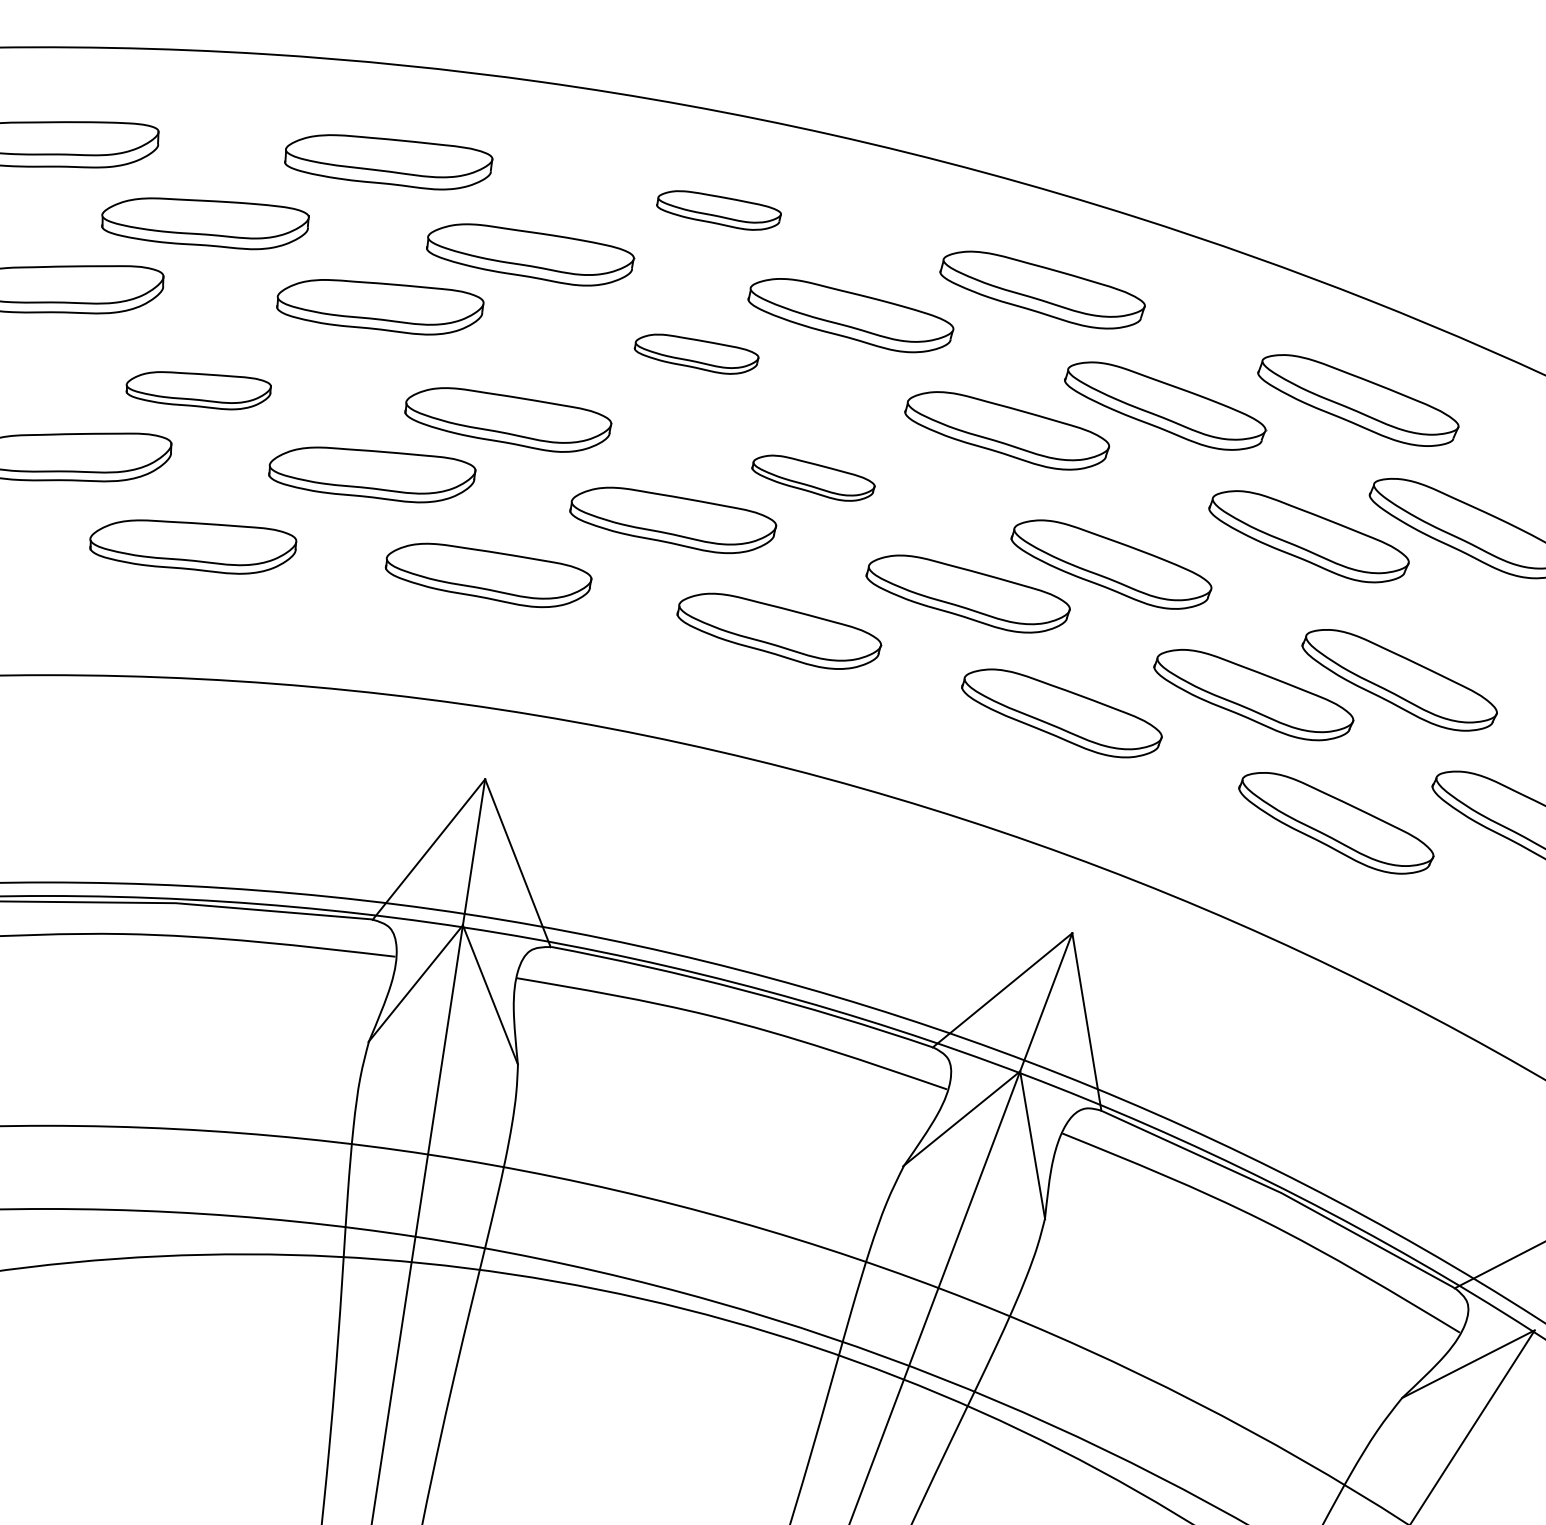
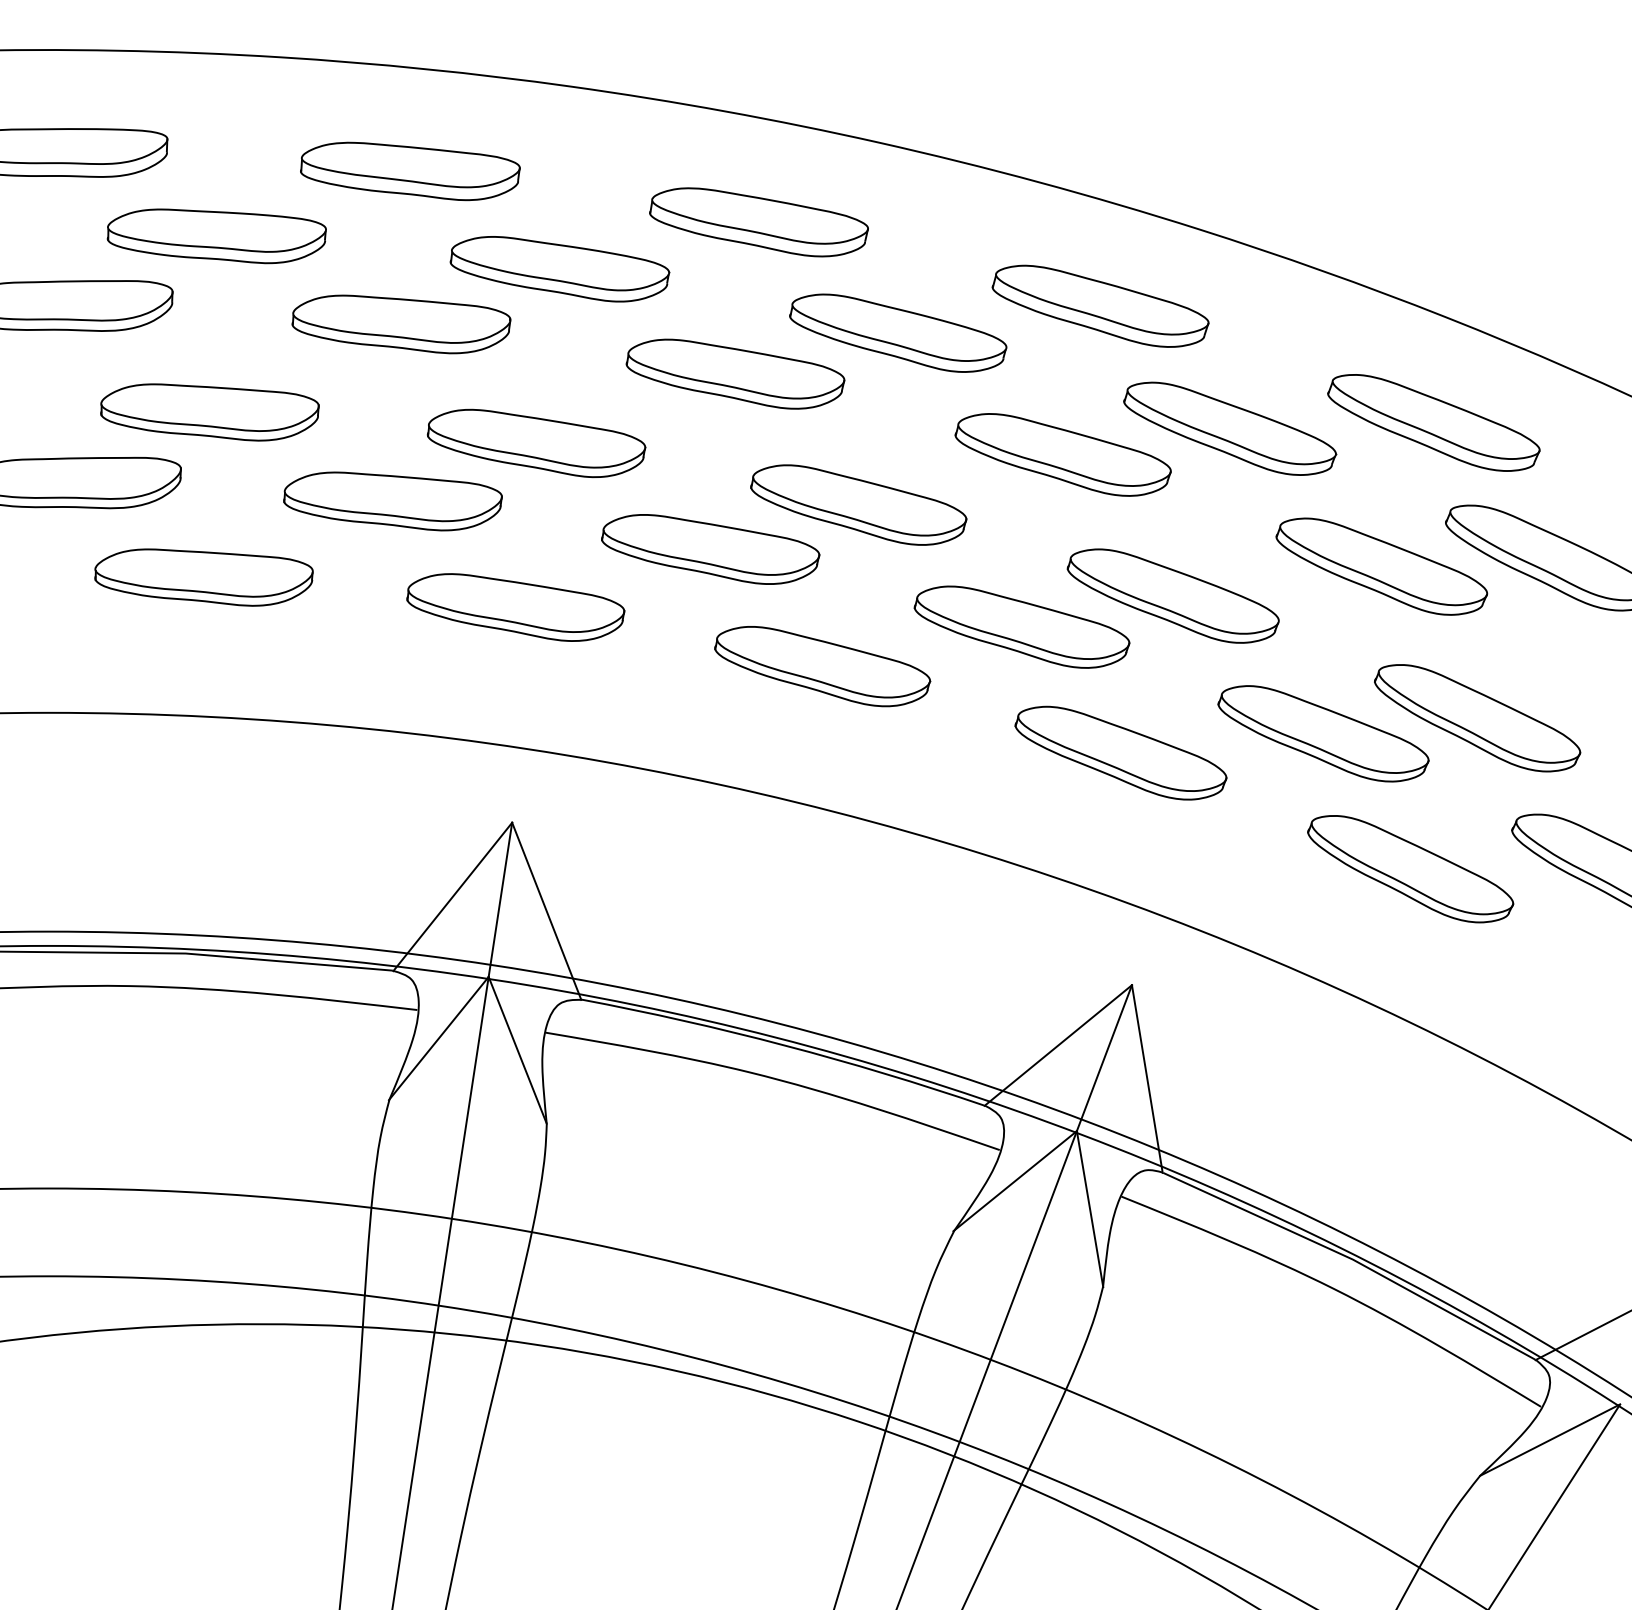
part: (718, 210) -> (758, 222), size x1.67
part: (696, 353) -> (735, 373), size x1.67
part: (198, 390) -> (209, 412), size x1.43
part: (813, 477) -> (858, 504), size x1.67

